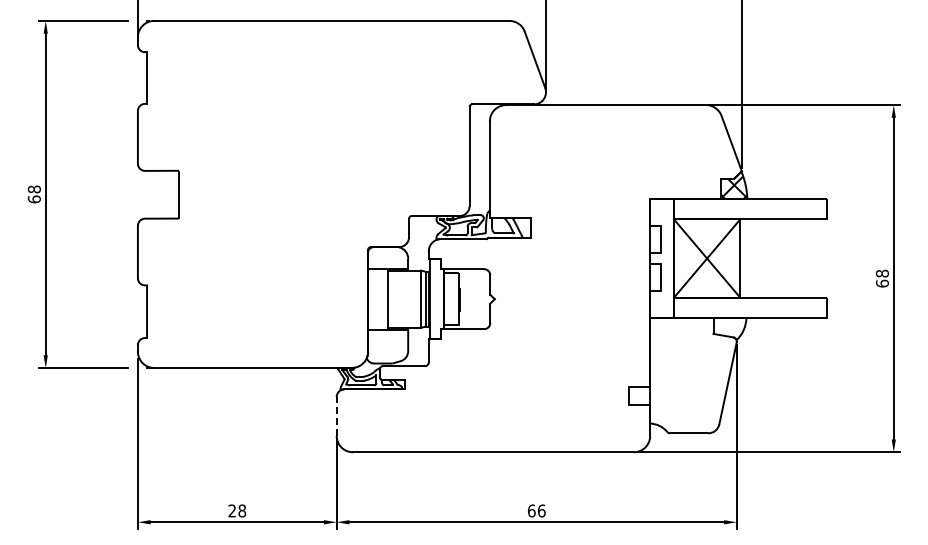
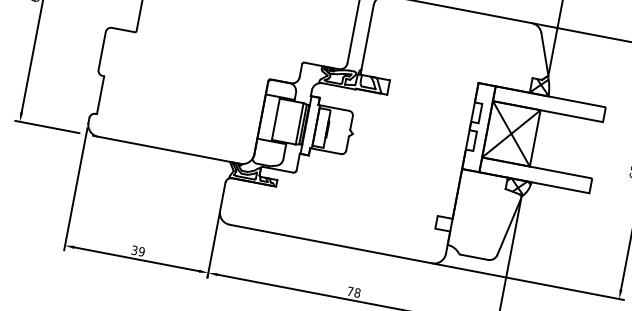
hatch: (729, 327) -> (518, 186), added
line: (336, 415) -> (222, 195), dashed -> solid
text: (237, 510) -> (138, 250), 28 -> 39
text: (536, 510) -> (353, 291), 66 -> 78

